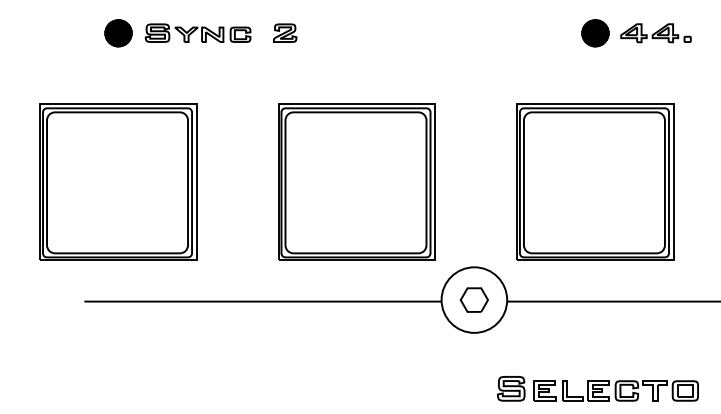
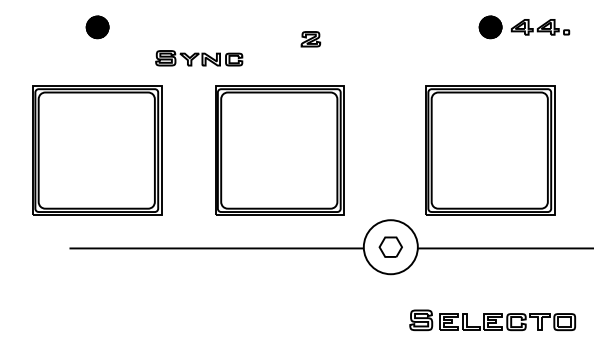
part: (198, 33) -> (199, 58), moved
part: (284, 33) -> (310, 39), moved
part: (356, 182) -> (279, 150), moved

